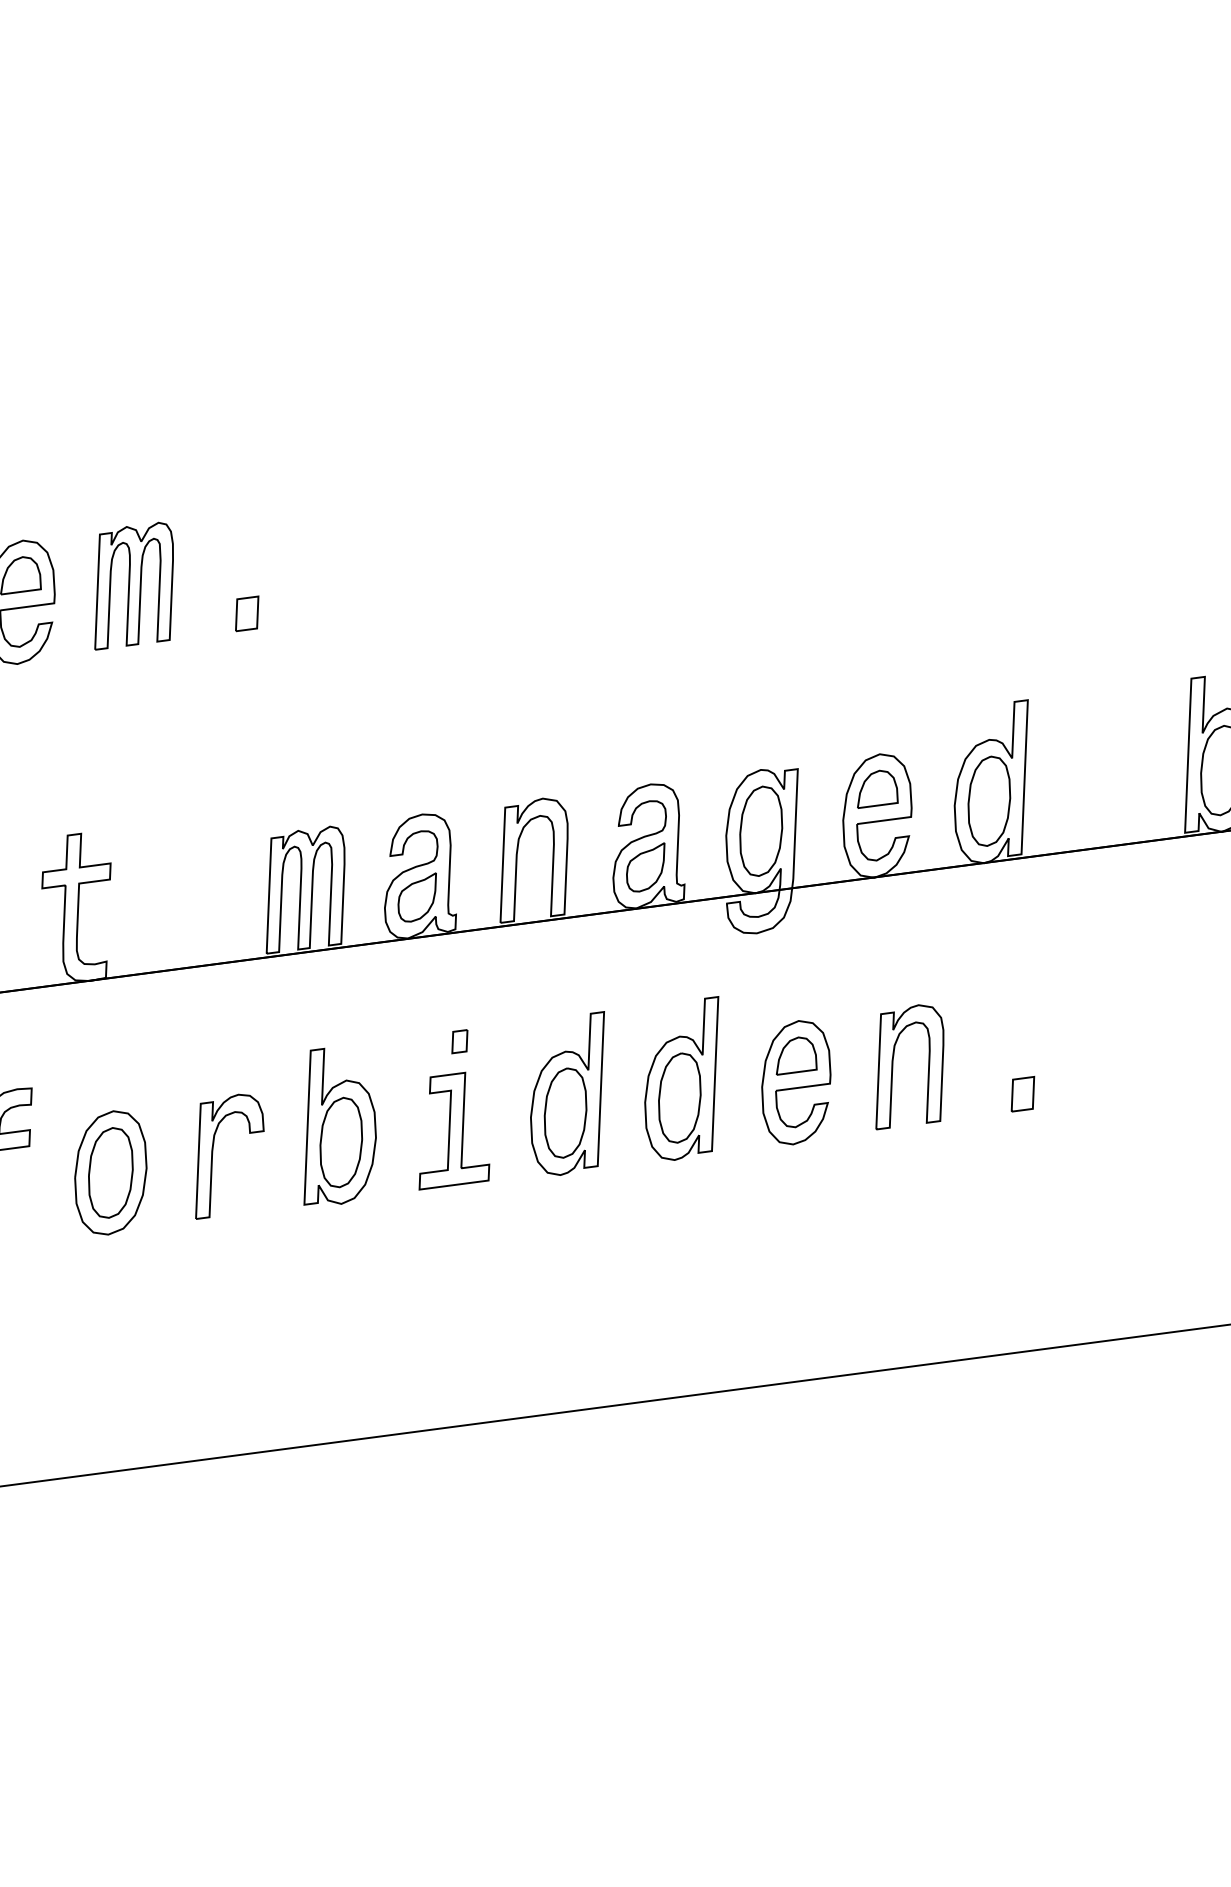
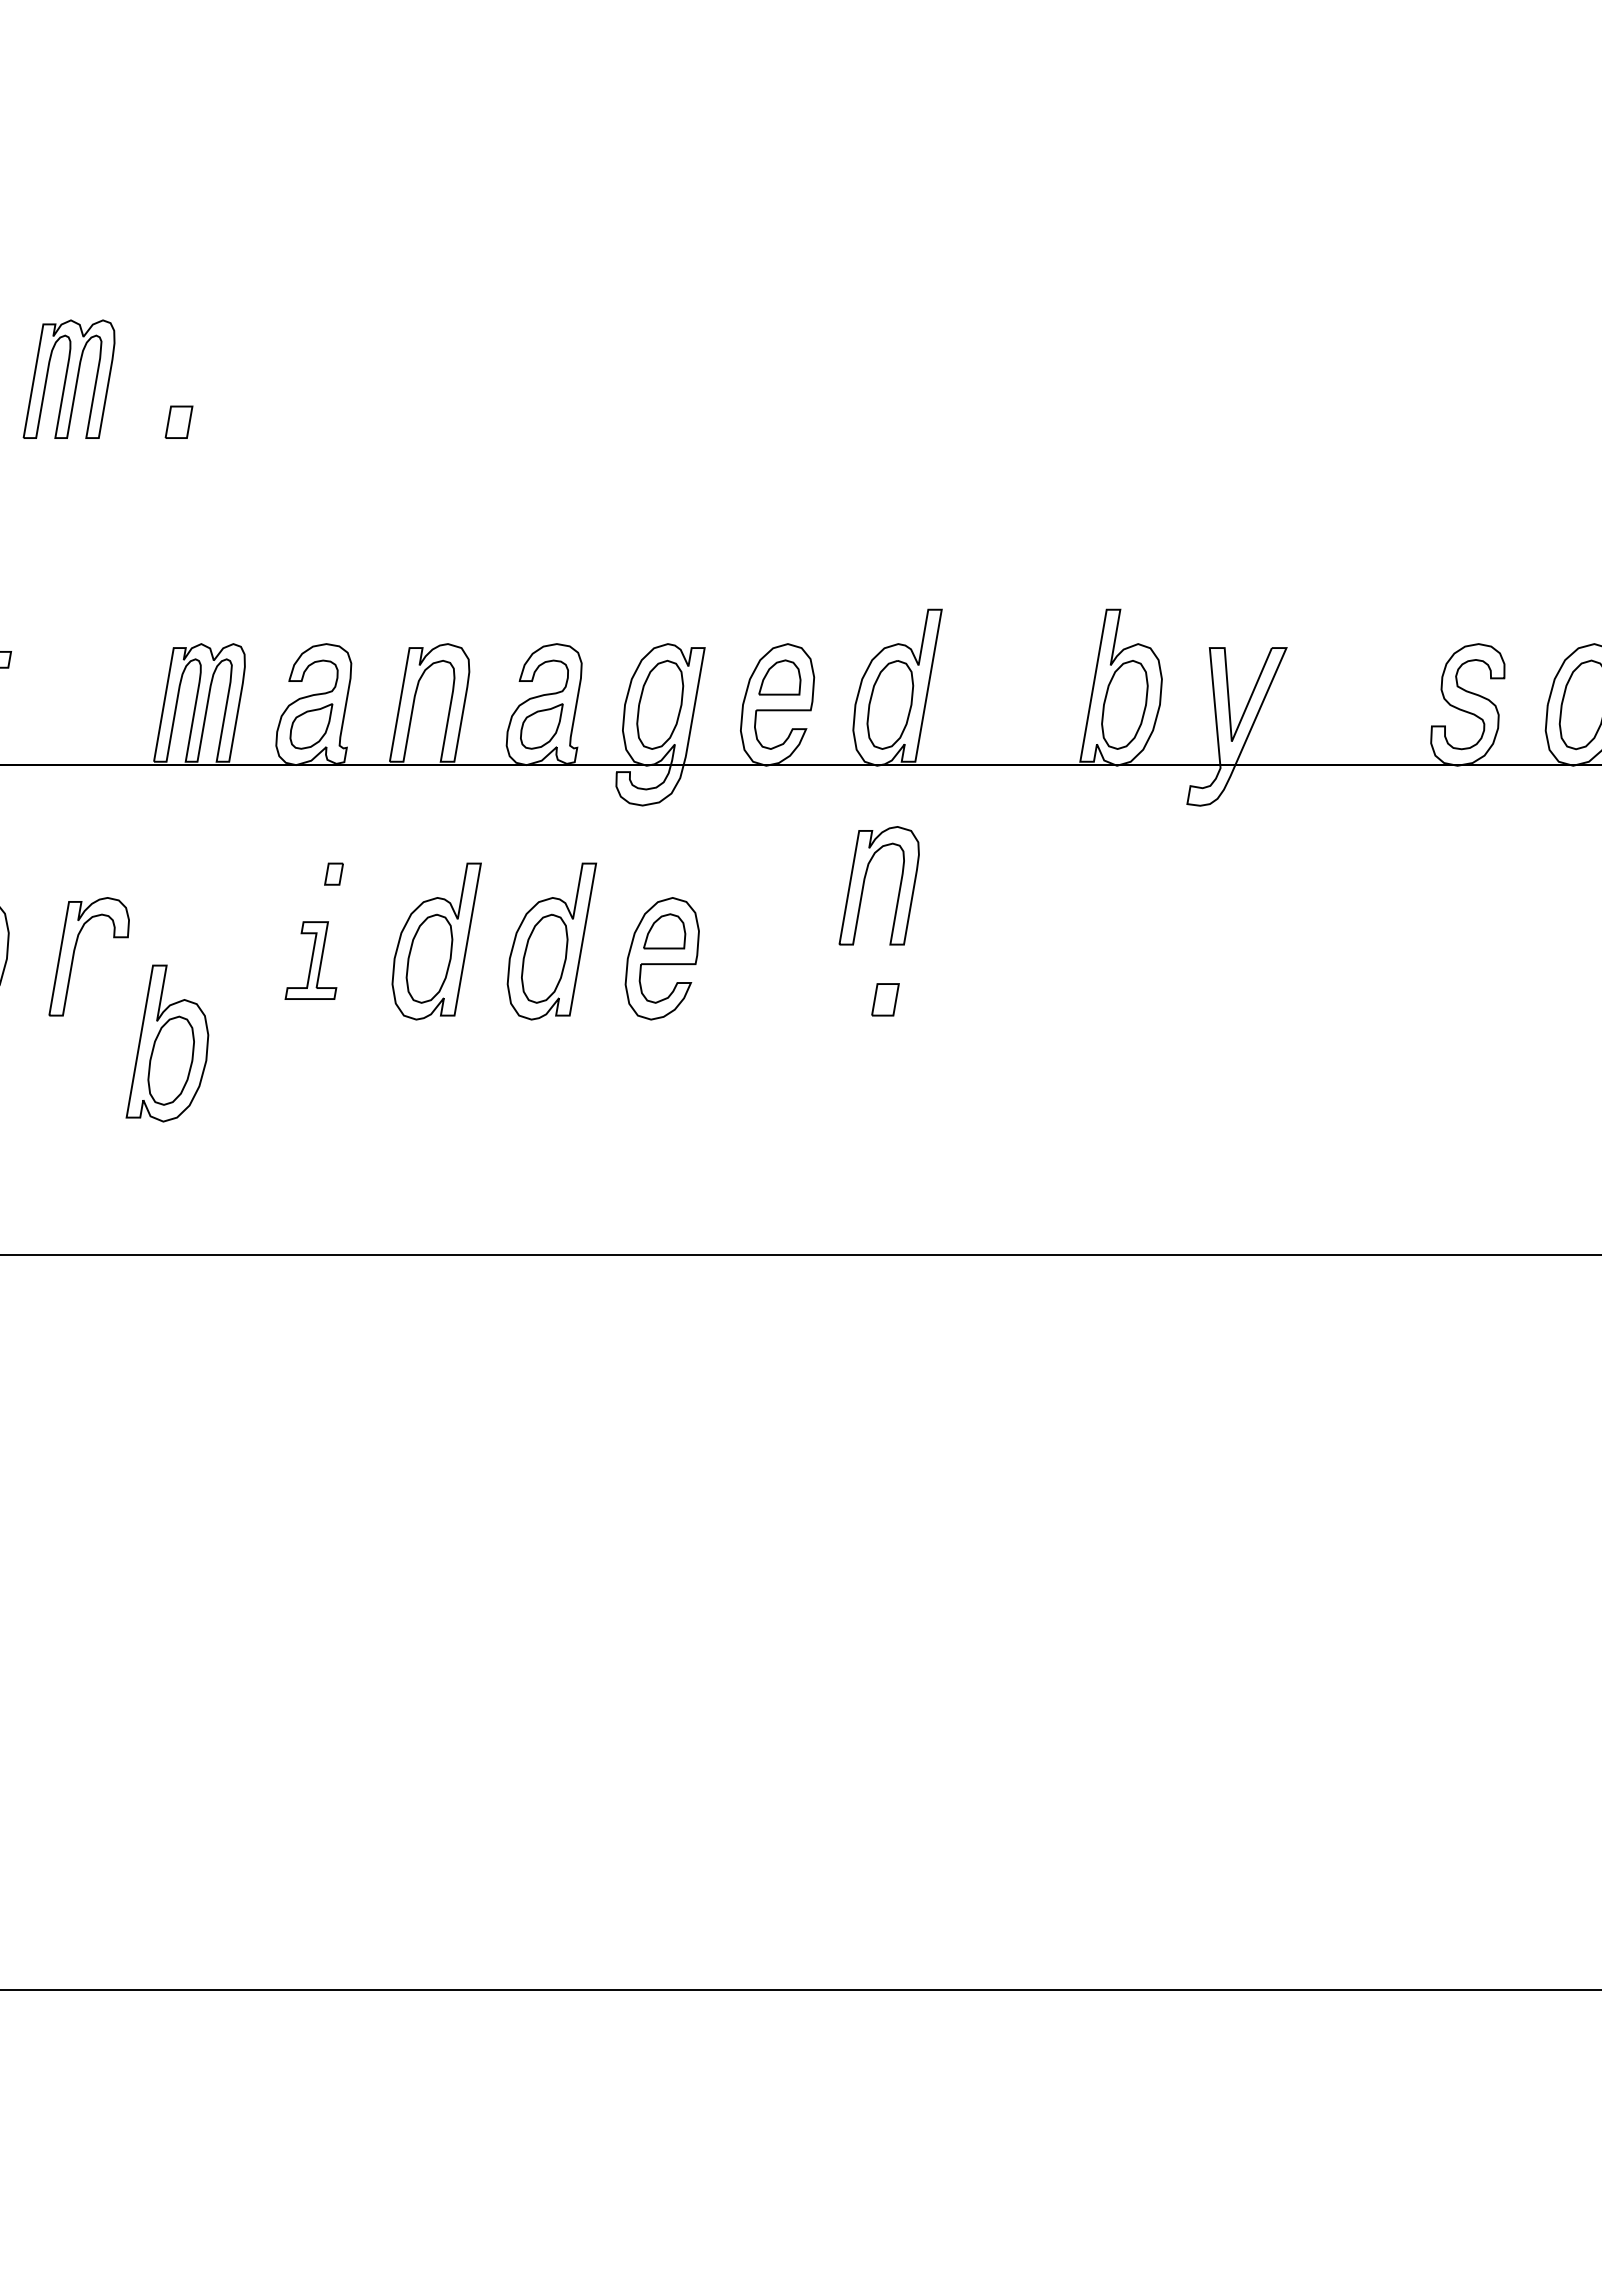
part: (893, 1062) -> (865, 880), moved
part: (335, 1125) -> (167, 1043), moved
part: (447, 1130) -> (310, 960), size x0.7

